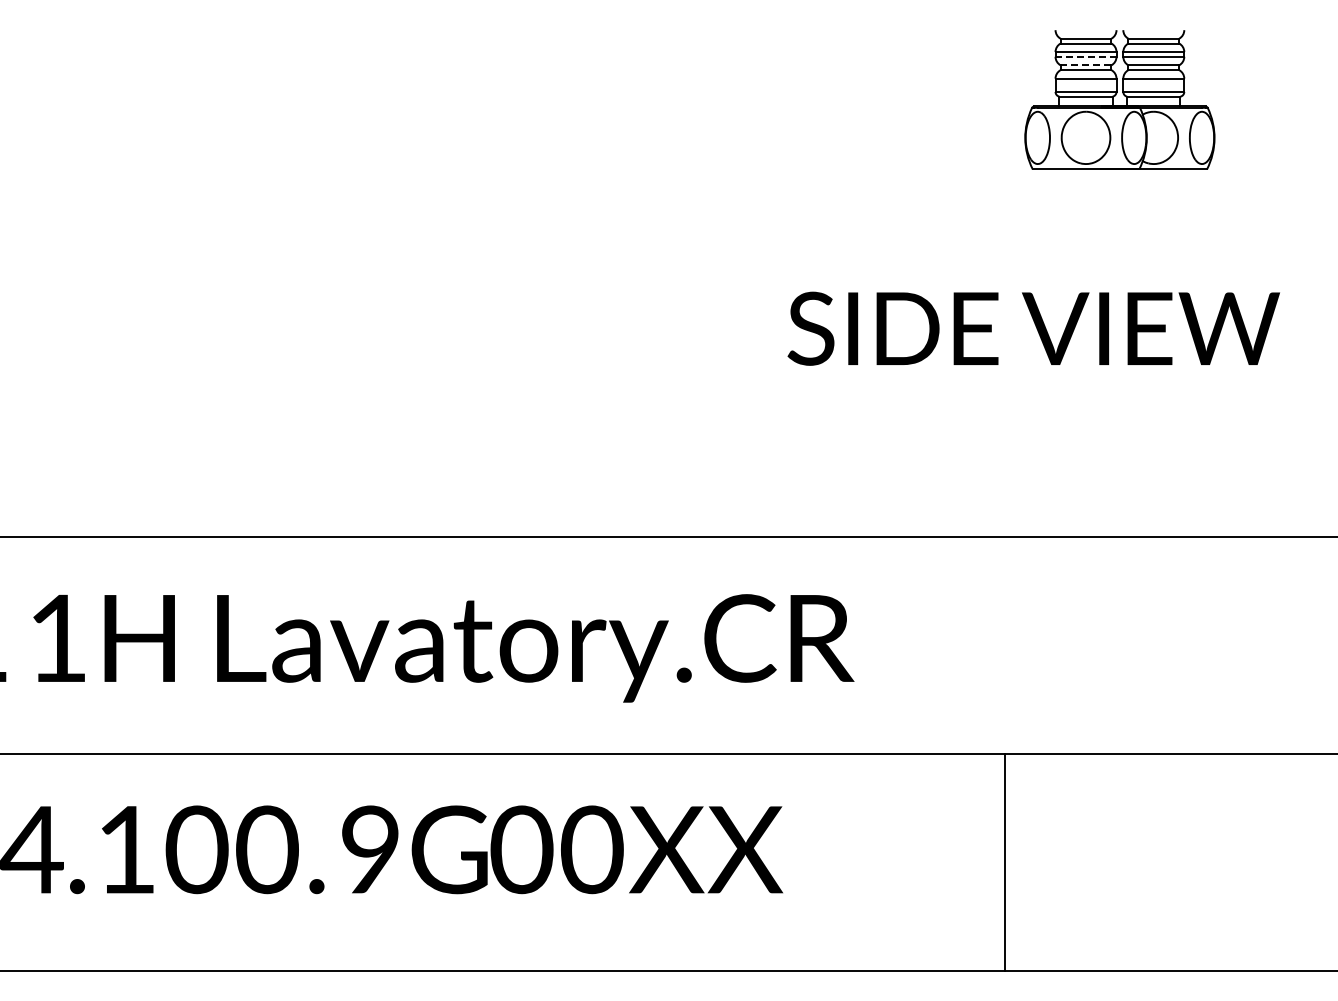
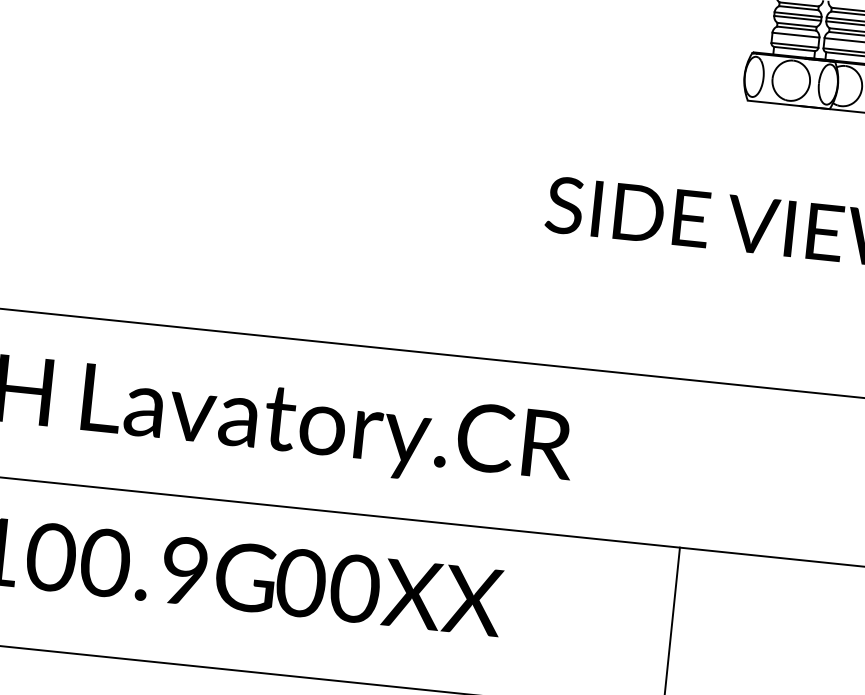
line: (1085, 56) -> (797, 18), dashed -> solid
line: (1085, 65) -> (796, 25), dashed -> solid

